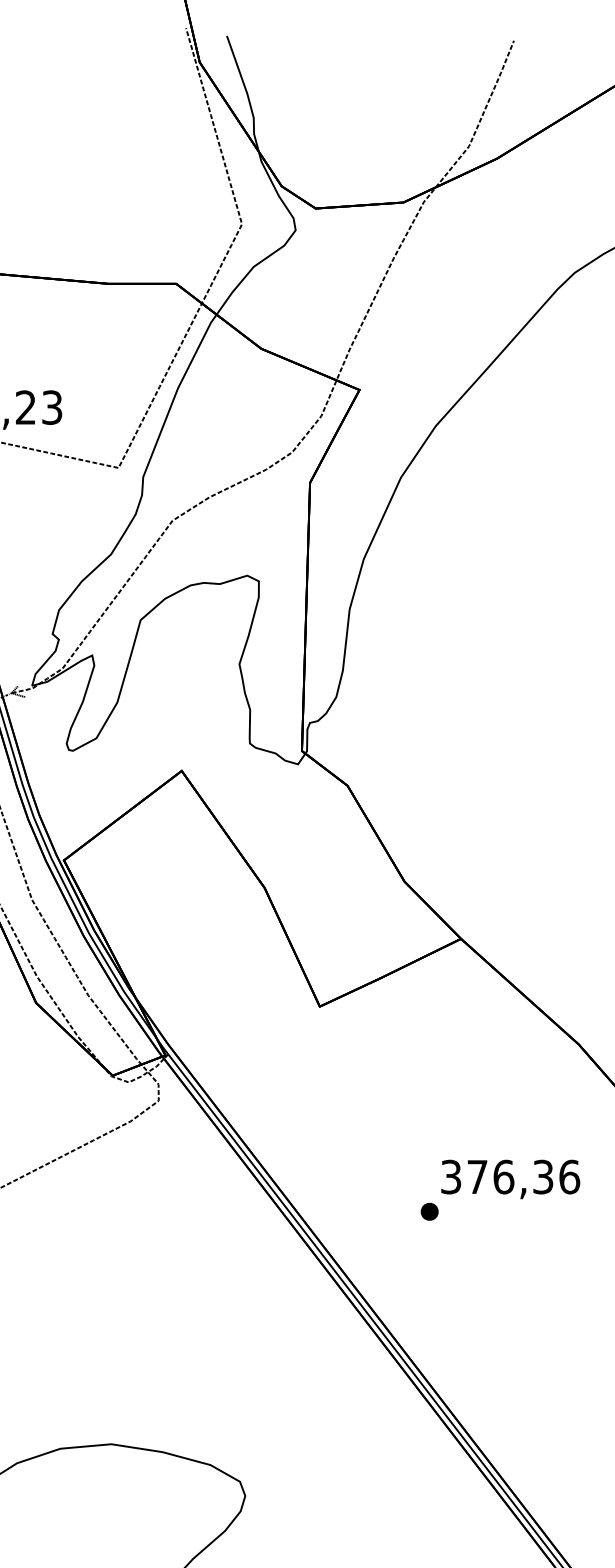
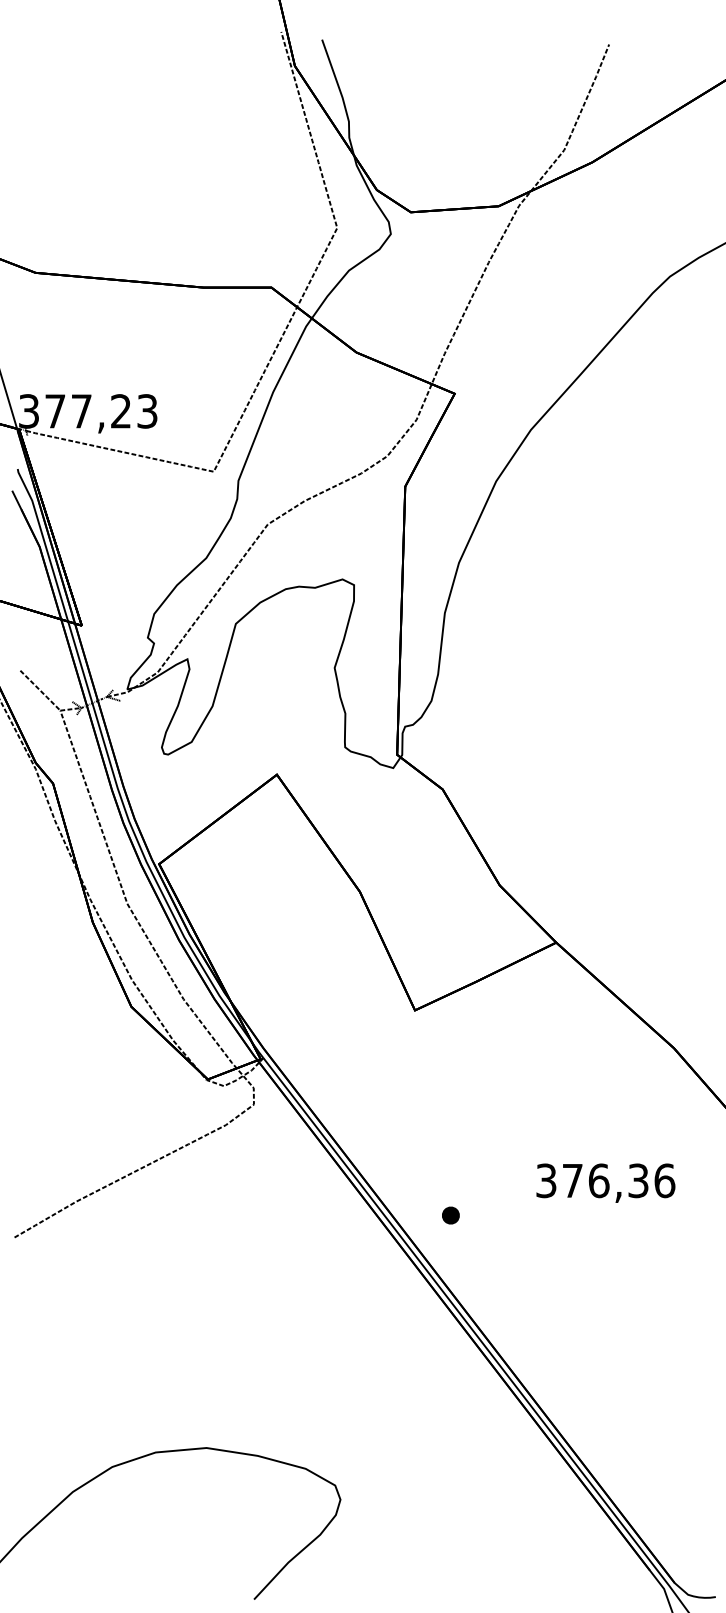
part: (429, 1211) -> (450, 1215), moved

